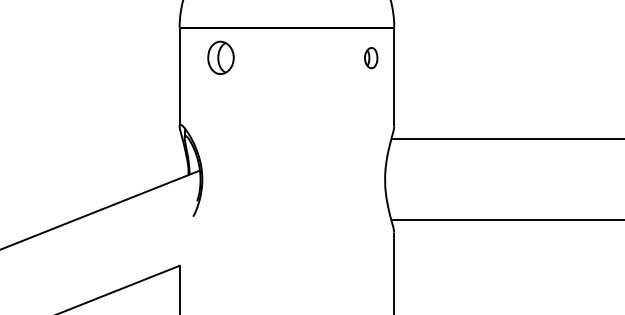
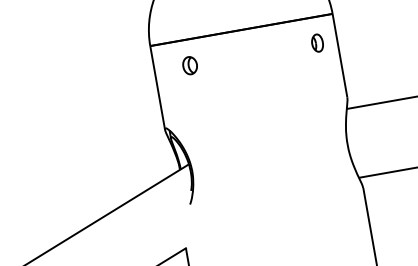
part: (221, 58) -> (190, 65), size x0.62

